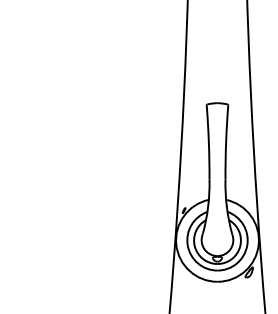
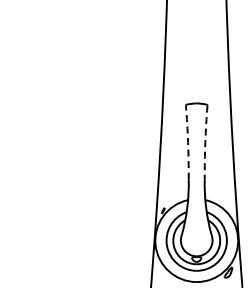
arc: (208, 142) -> (187, 142), solid -> dashed
arc: (226, 142) -> (205, 142), solid -> dashed

